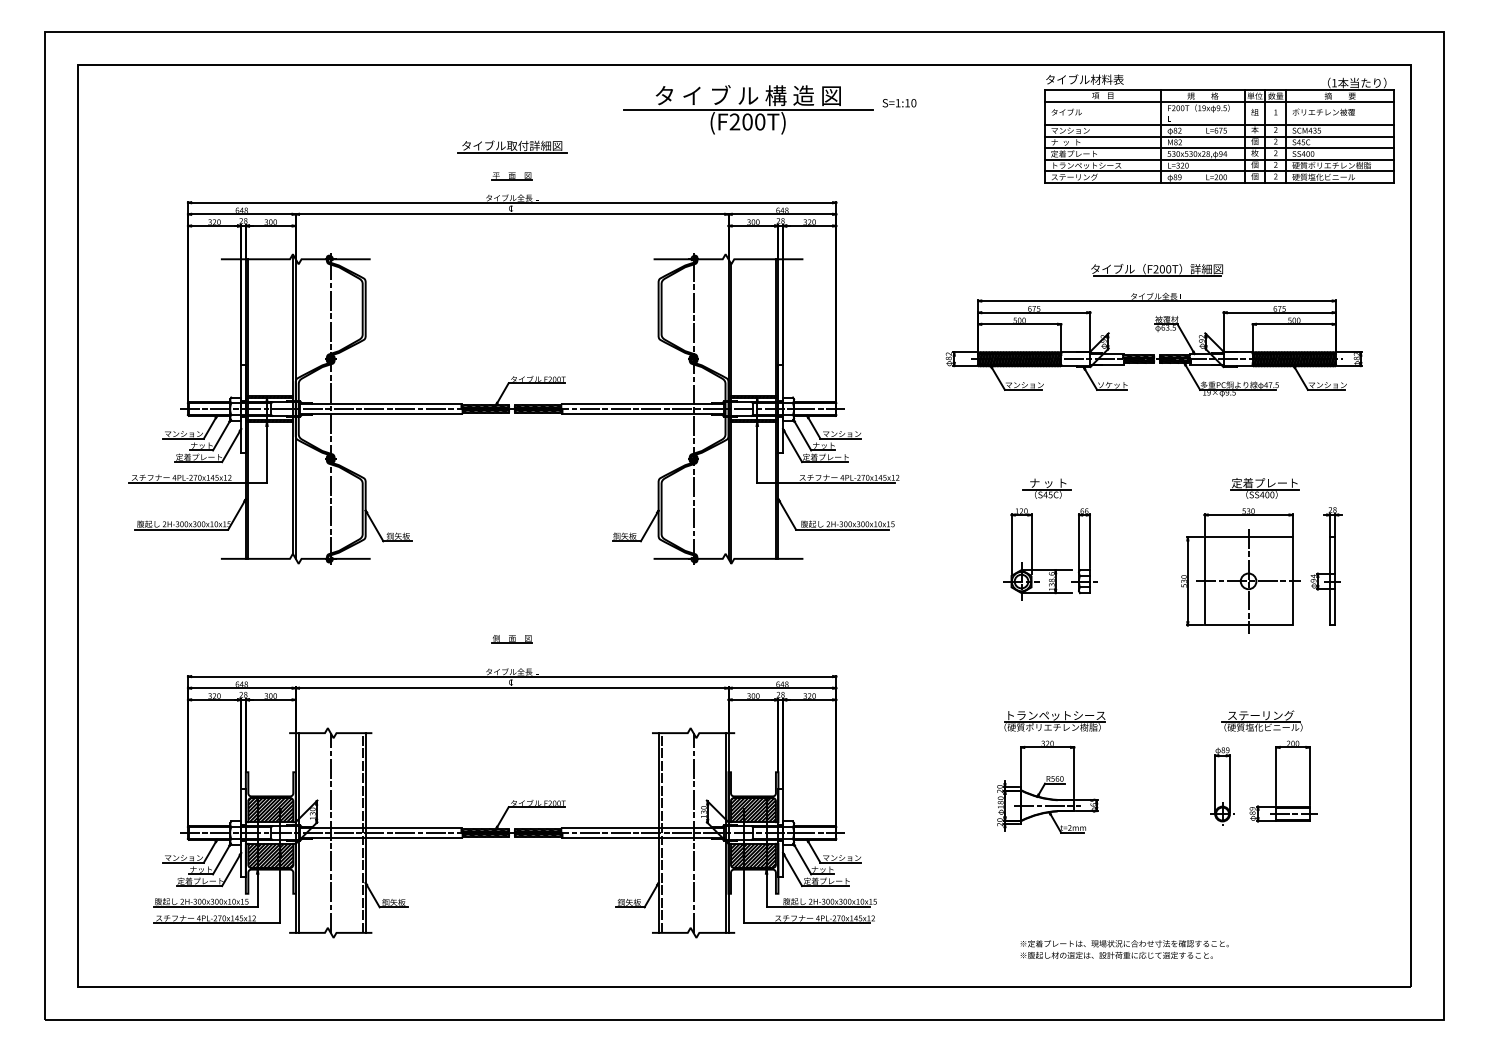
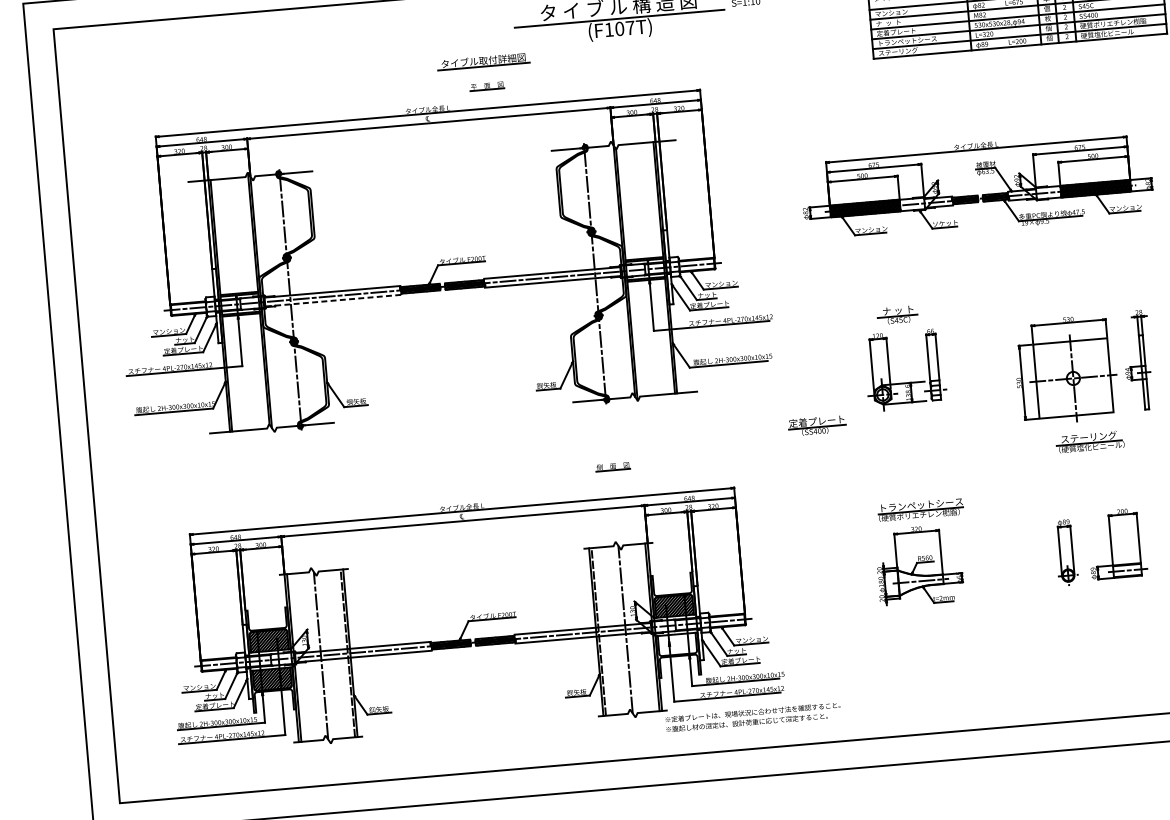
text: (747, 121) -> (619, 28), (F200T) -> (F107T)
part: (512, 146) -> (483, 61), moved
part: (511, 176) -> (486, 86), moved
part: (1156, 270) -> (973, 124), removed
line: (381, 414) -> (333, 300), solid -> dashed
part: (1264, 488) -> (816, 425), moved
part: (511, 639) -> (612, 467), moved
part: (1261, 720) -> (1089, 441), moved
hatch: (752, 855) -> (676, 644), removed
text: (1124, 949) -> (753, 717), moved

